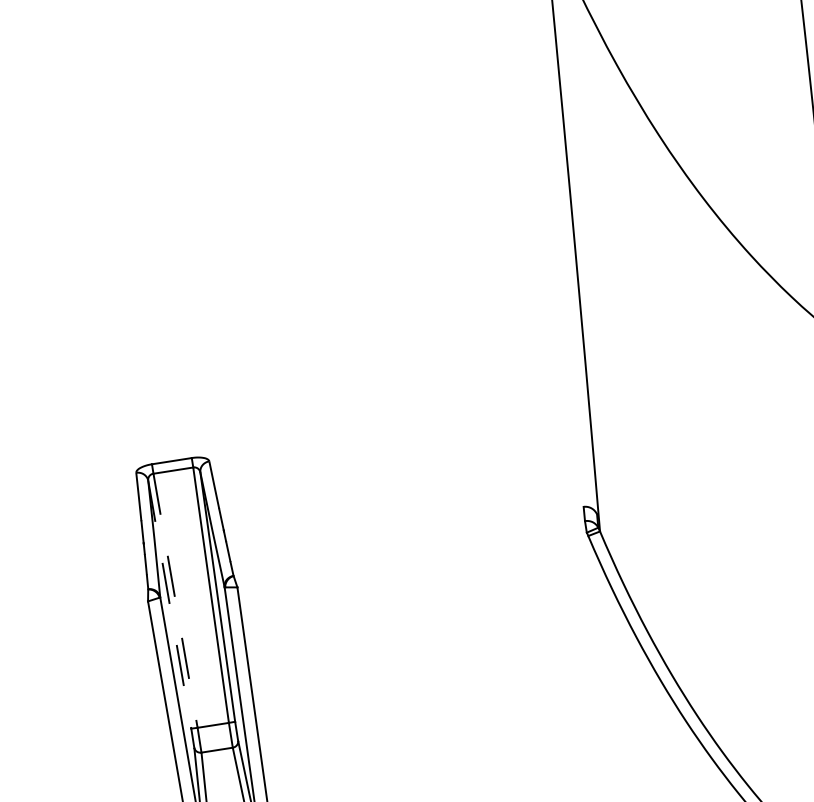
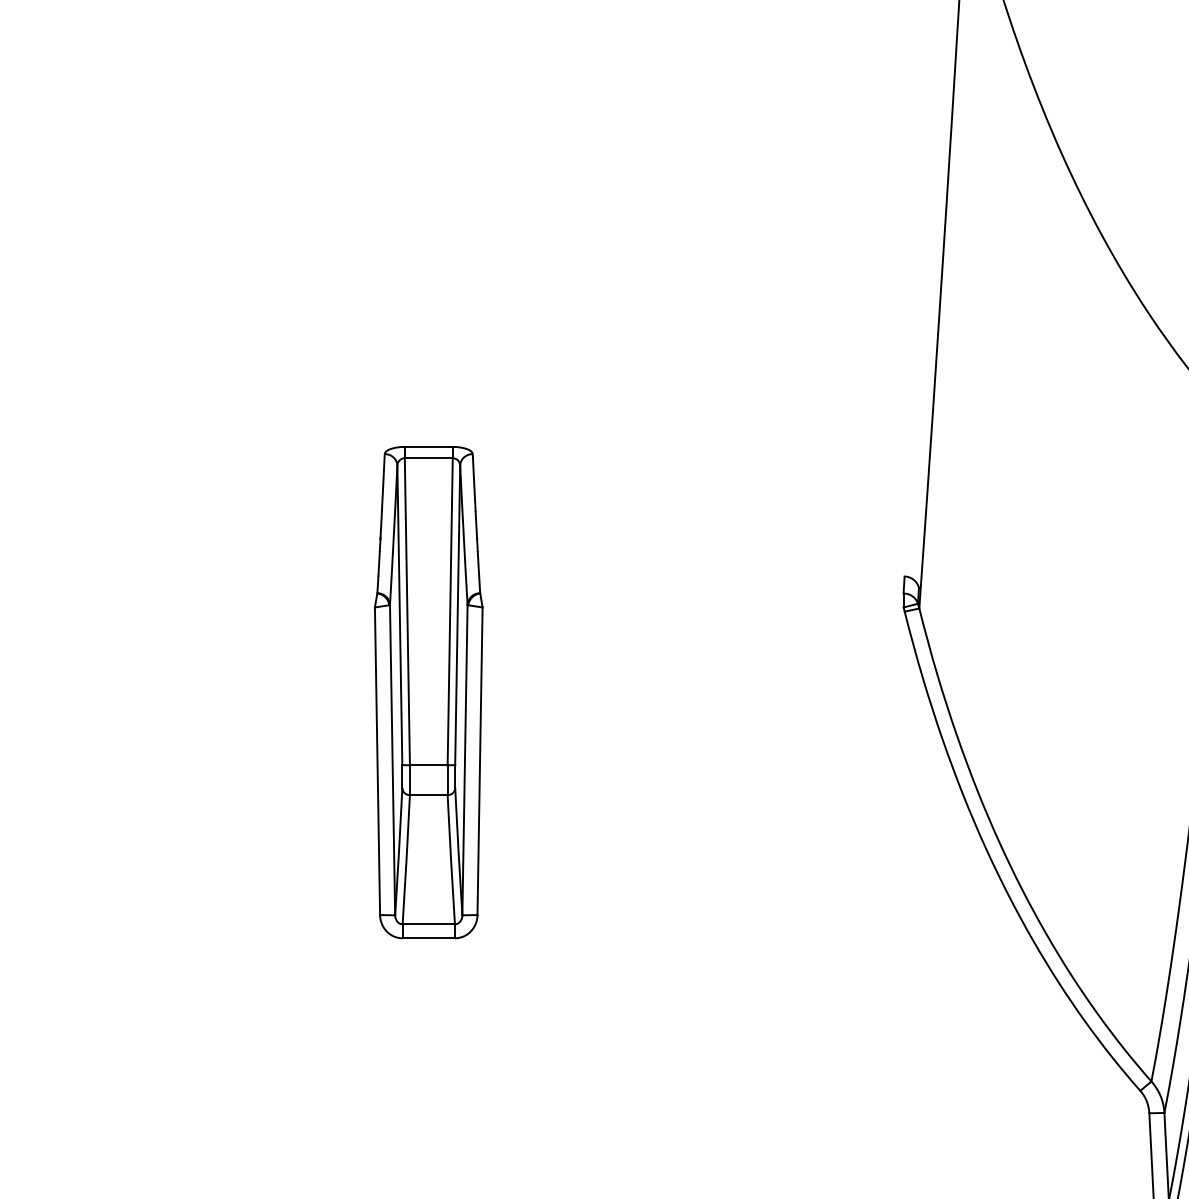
line: (175, 601) -> (407, 612), dashed -> solid
line: (169, 604) -> (399, 615), dashed -> solid

